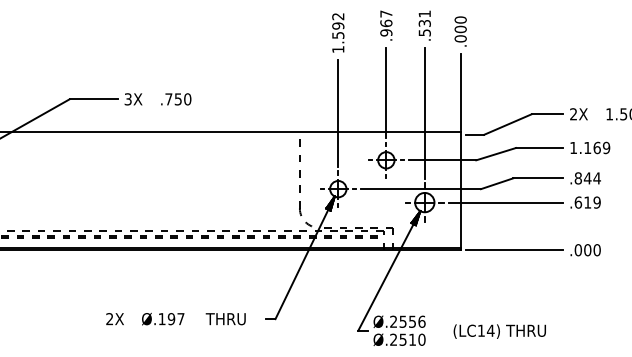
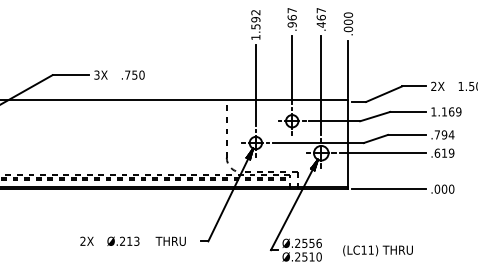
text: (424, 23) -> (321, 17), .531 -> .467
text: (582, 178) -> (440, 135), .844 -> .794
text: (171, 319) -> (129, 241), Ø.197 -> Ø.213
text: (490, 330) -> (370, 249), (LC14) -> (LC11)

